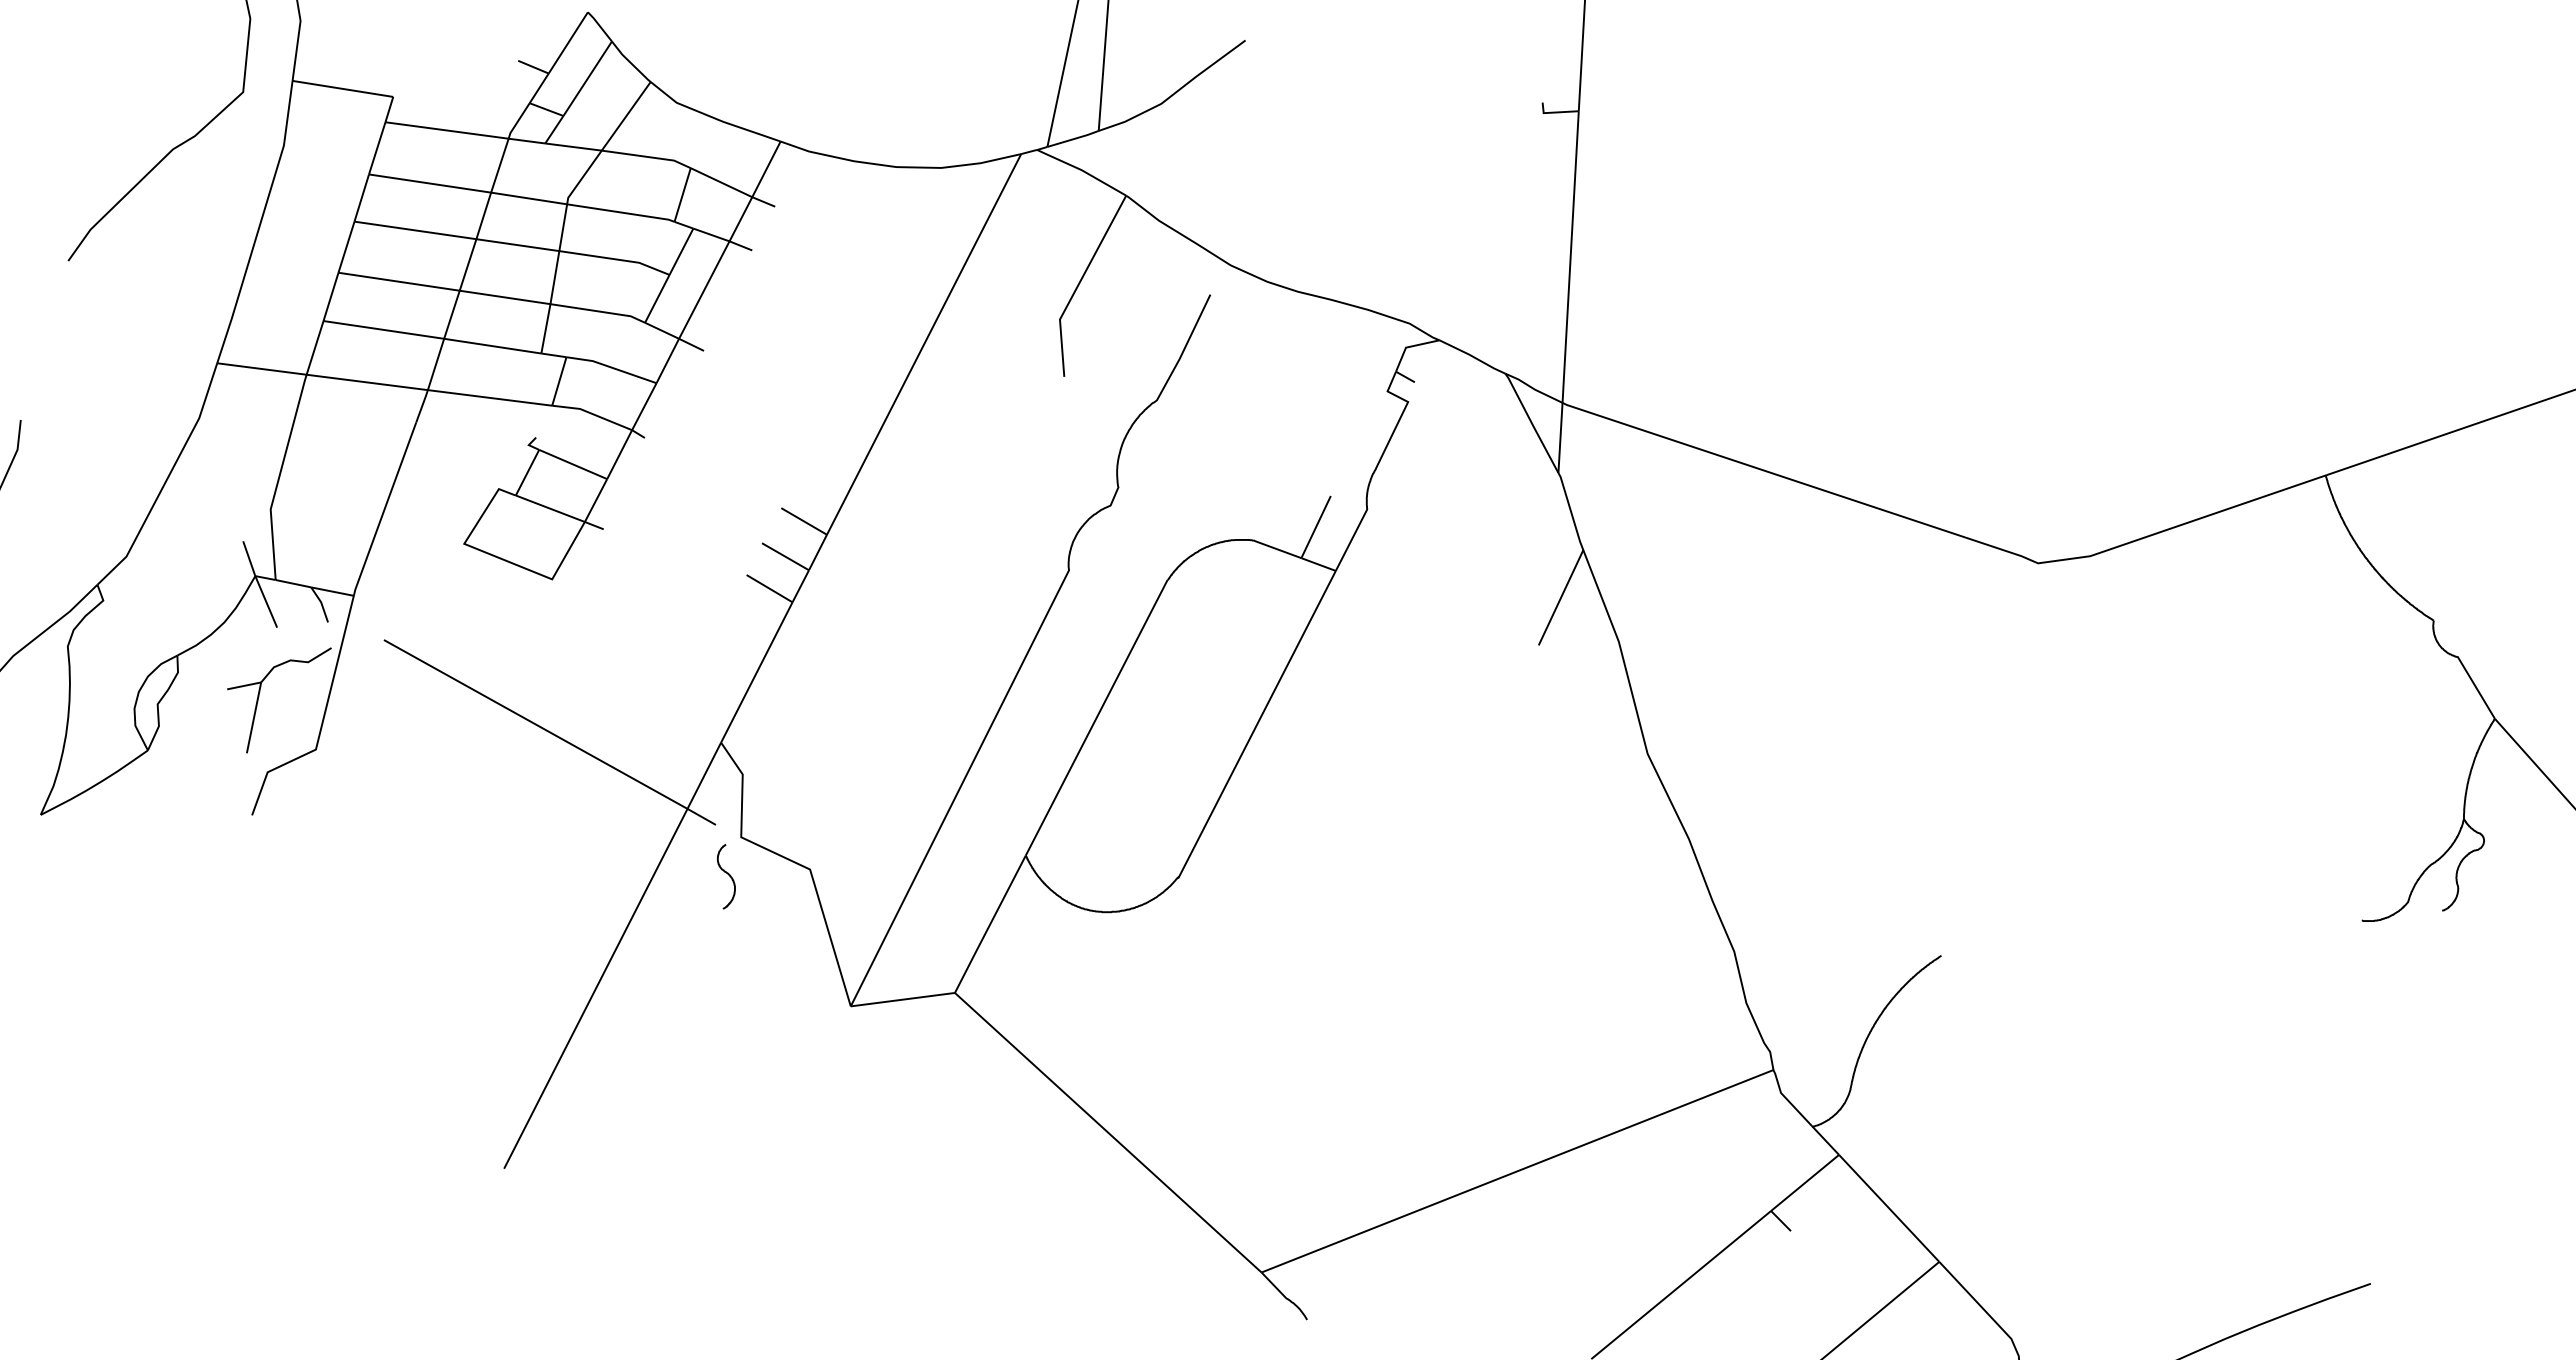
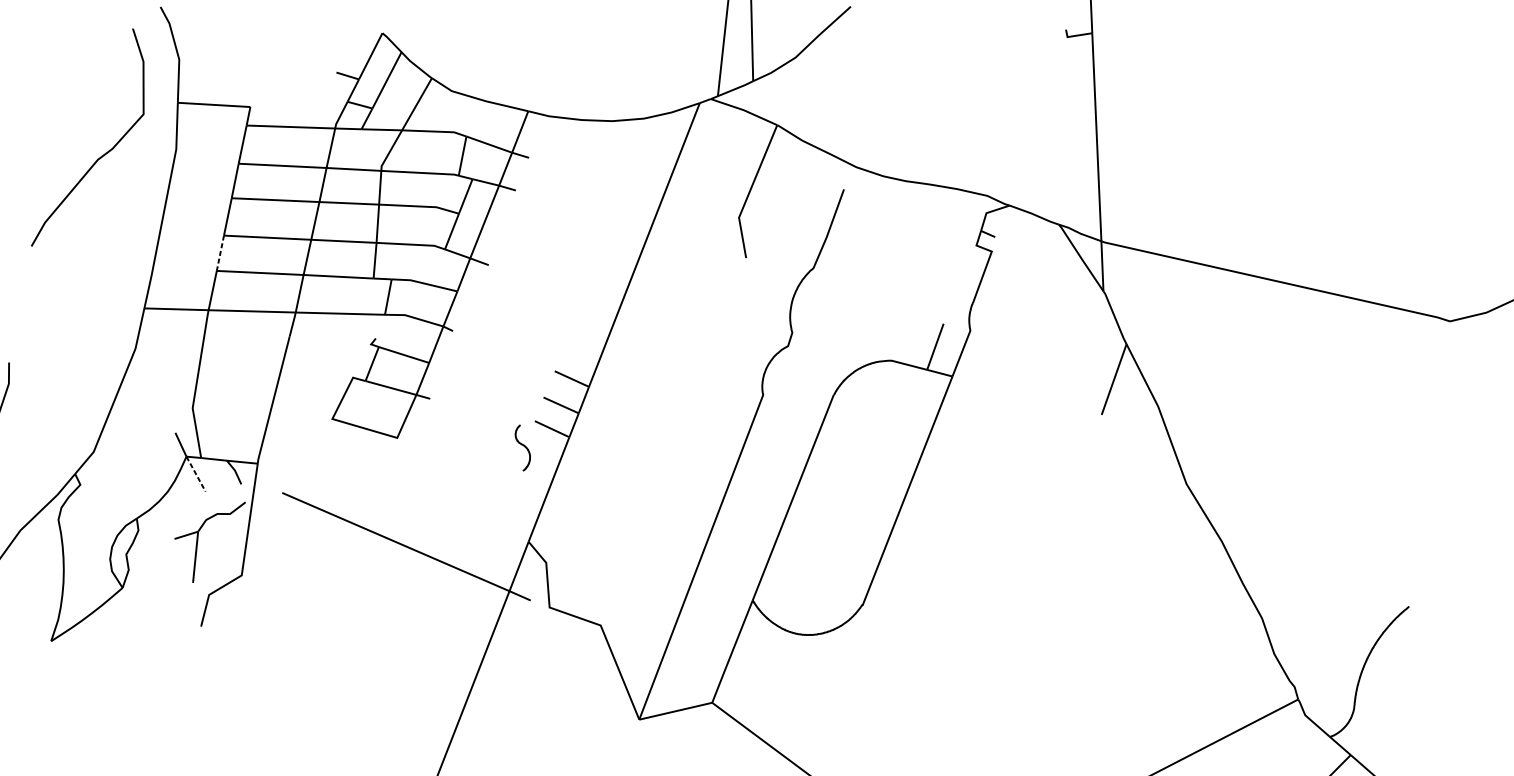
line: (330, 297) -> (220, 253), solid -> dashed
line: (266, 601) -> (196, 473), solid -> dashed
curve: (727, 874) -> (523, 446), moved

